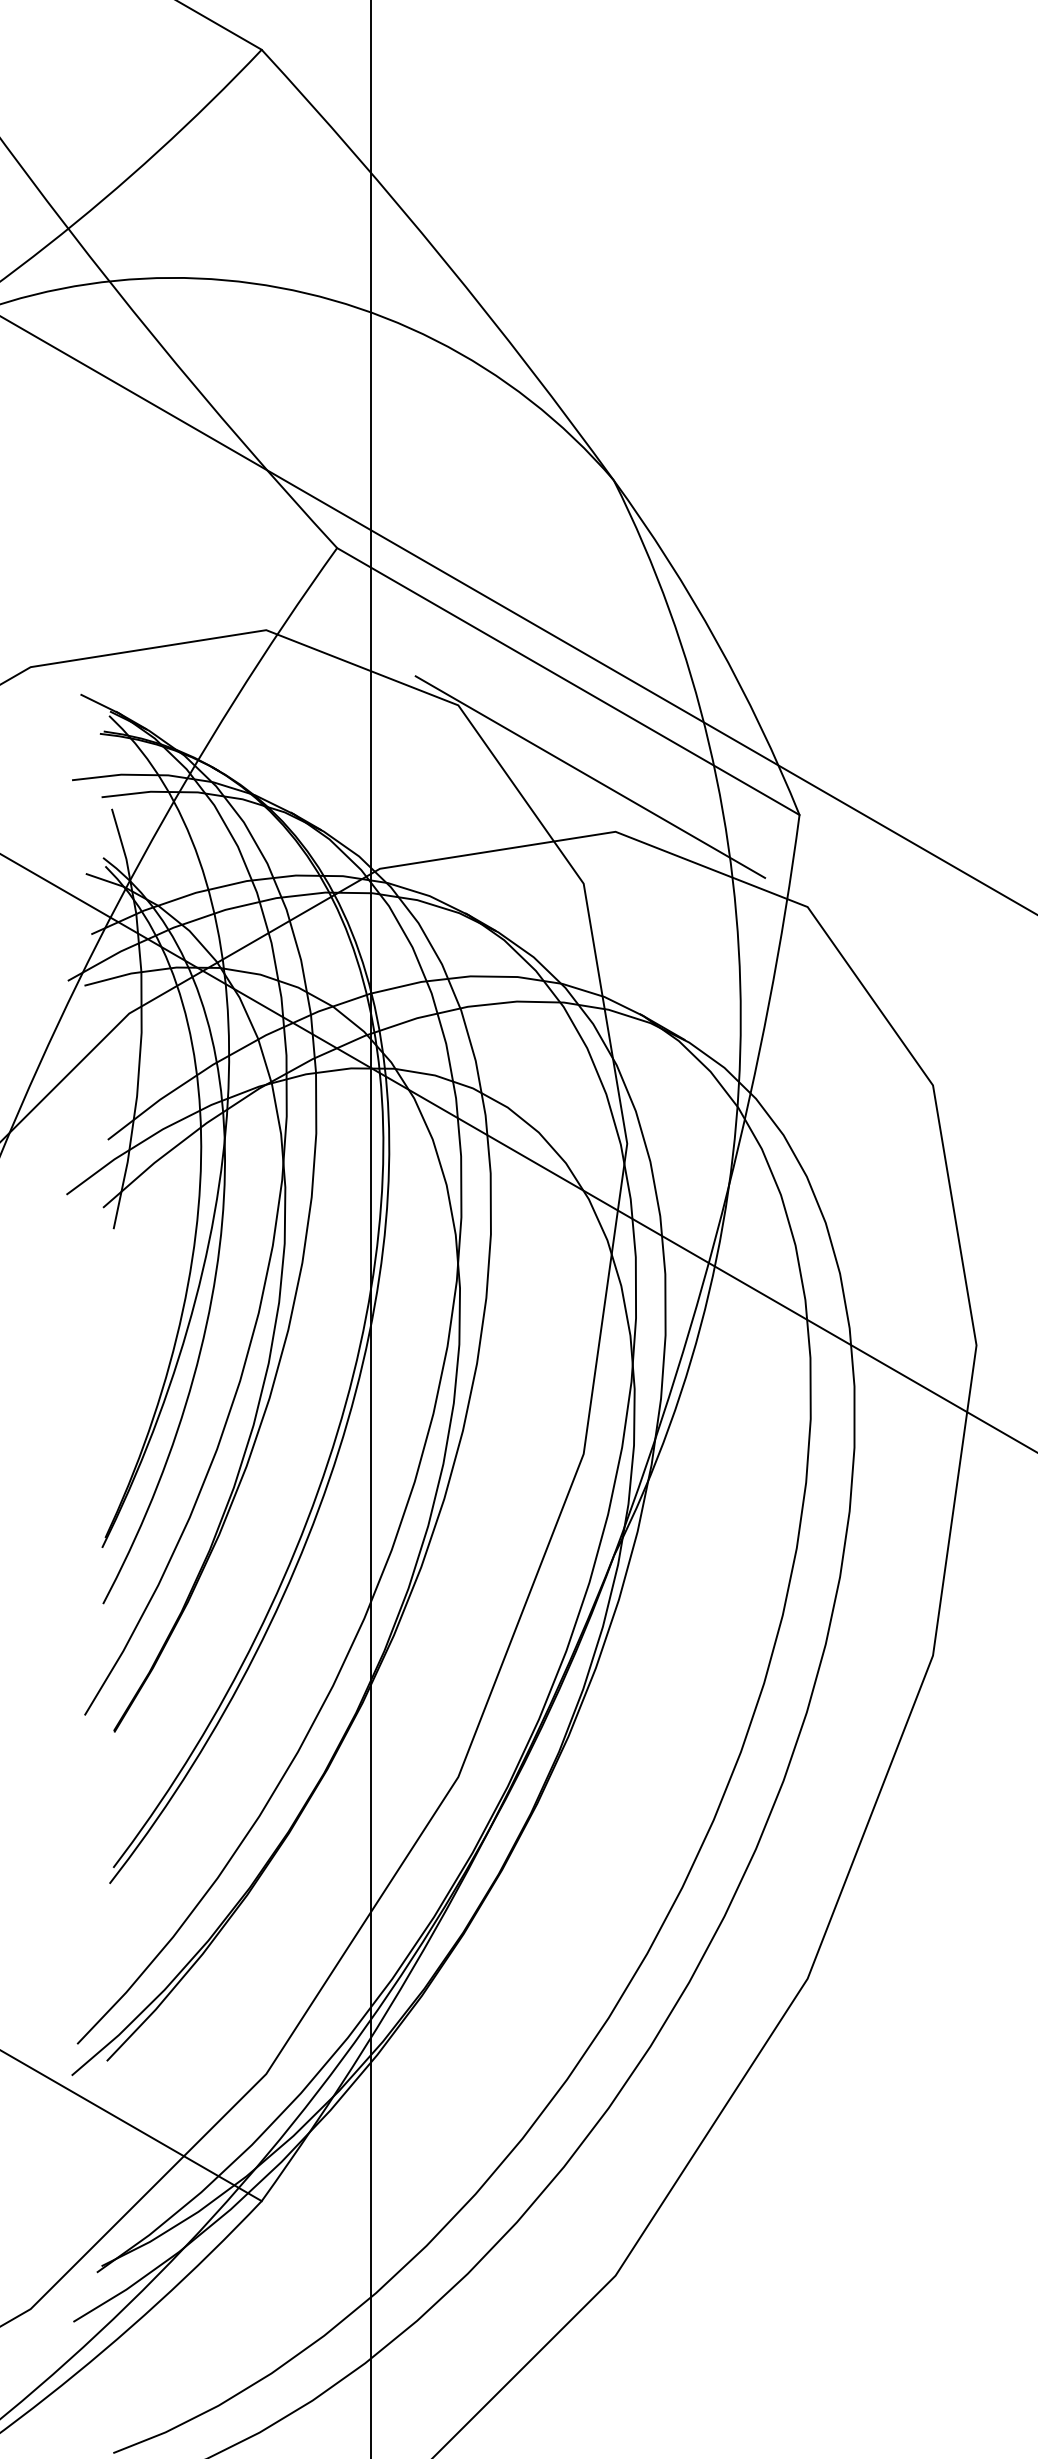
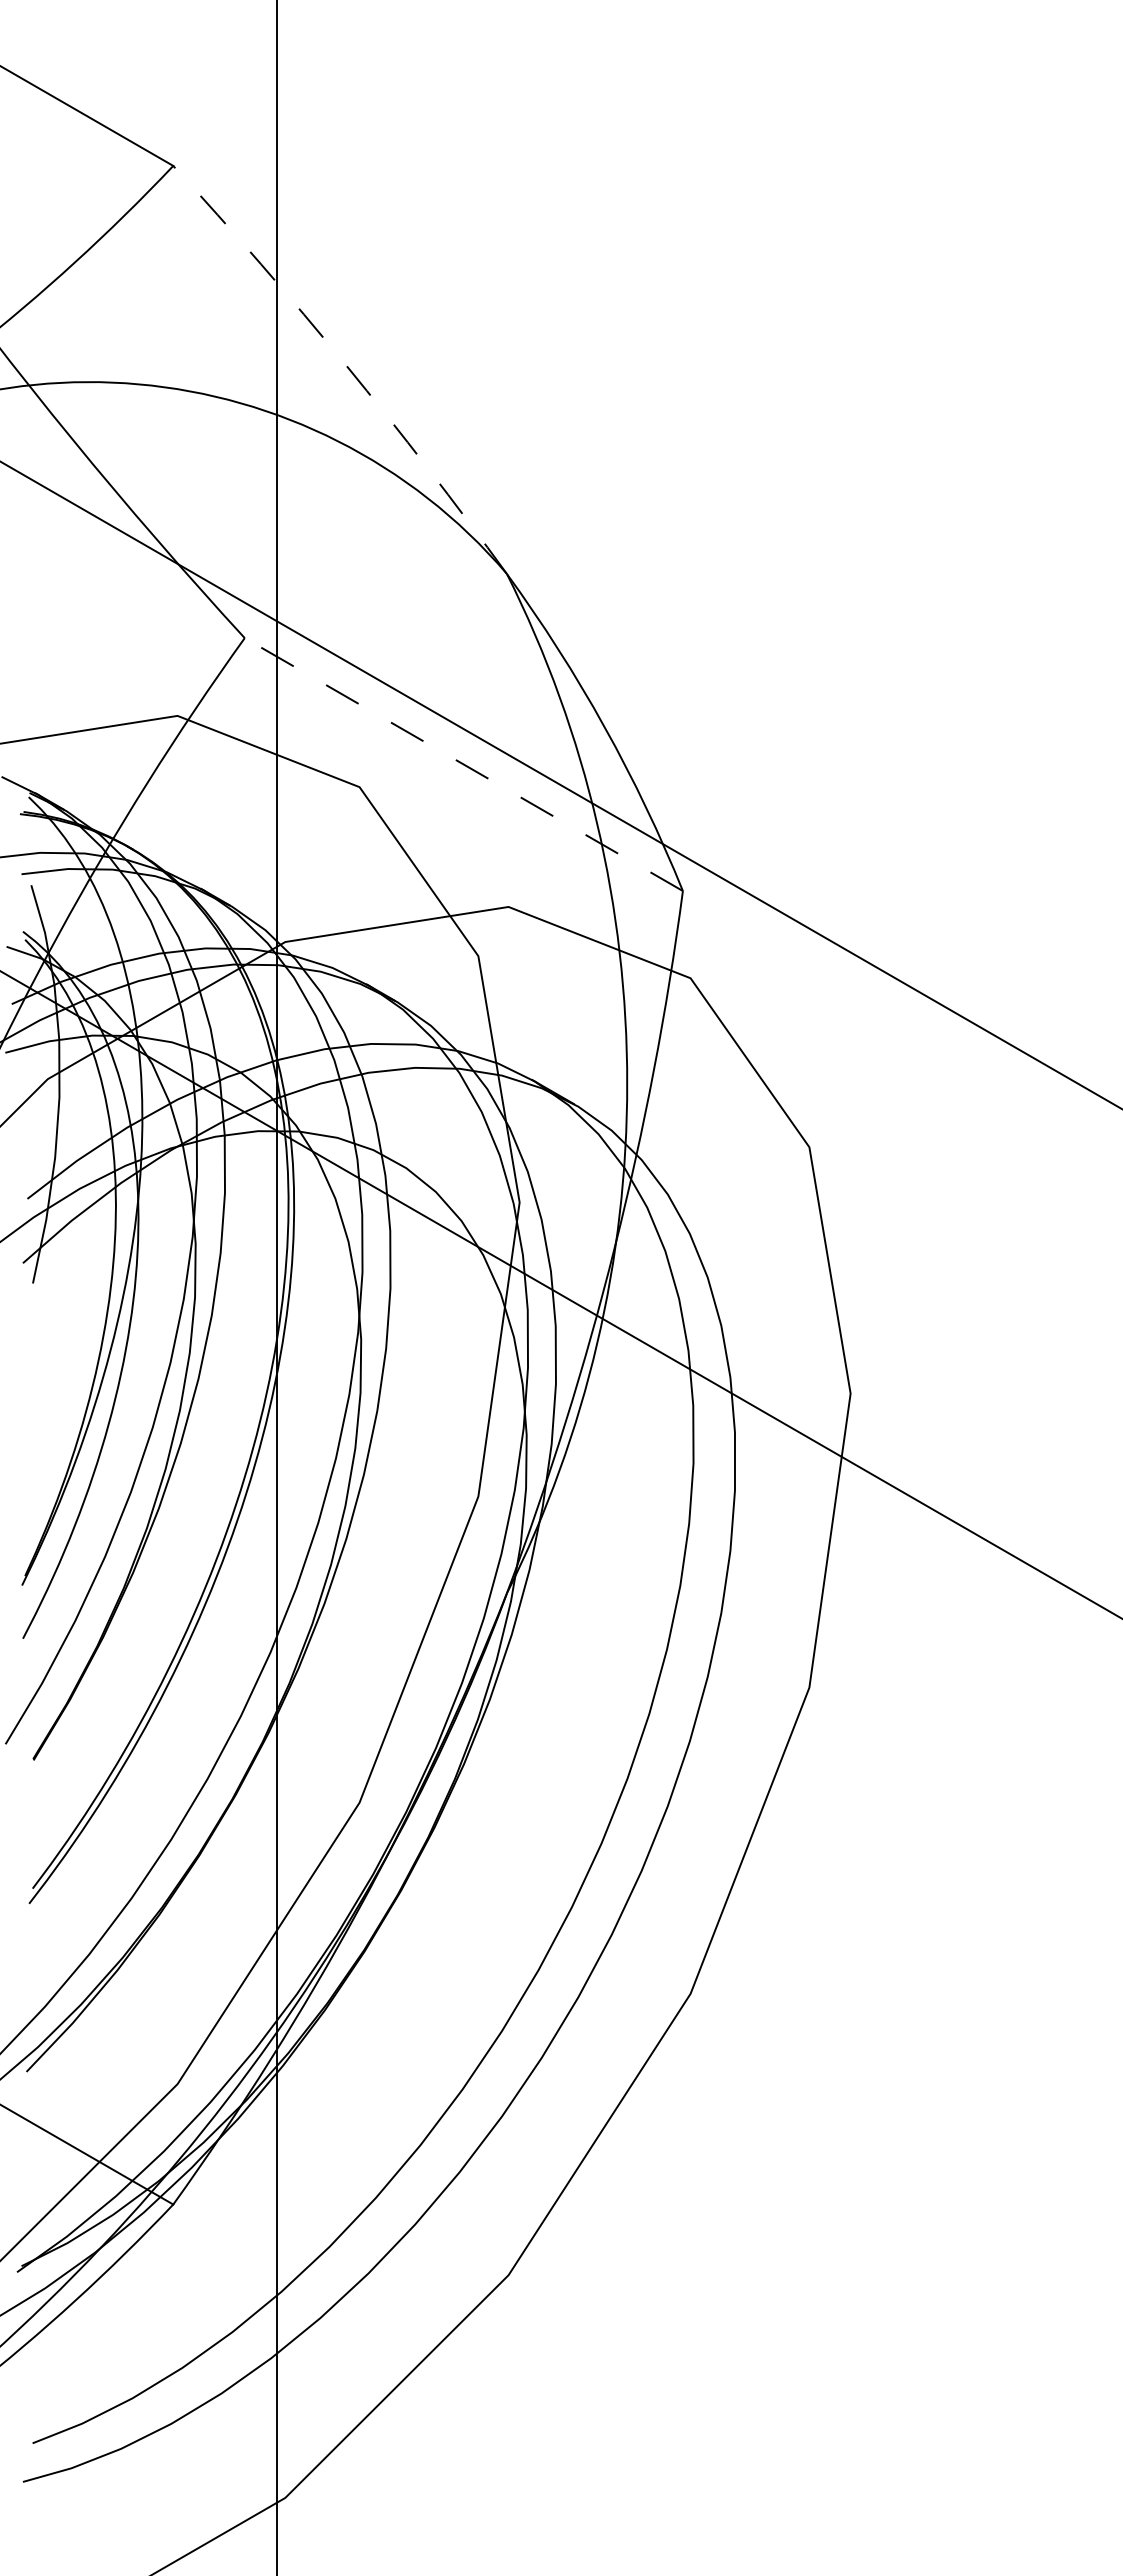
arc: (444, 260) -> (346, 365), solid -> dashed
line: (567, 681) -> (463, 764), solid -> dashed
line: (590, 776) -> (484, 854), removed

